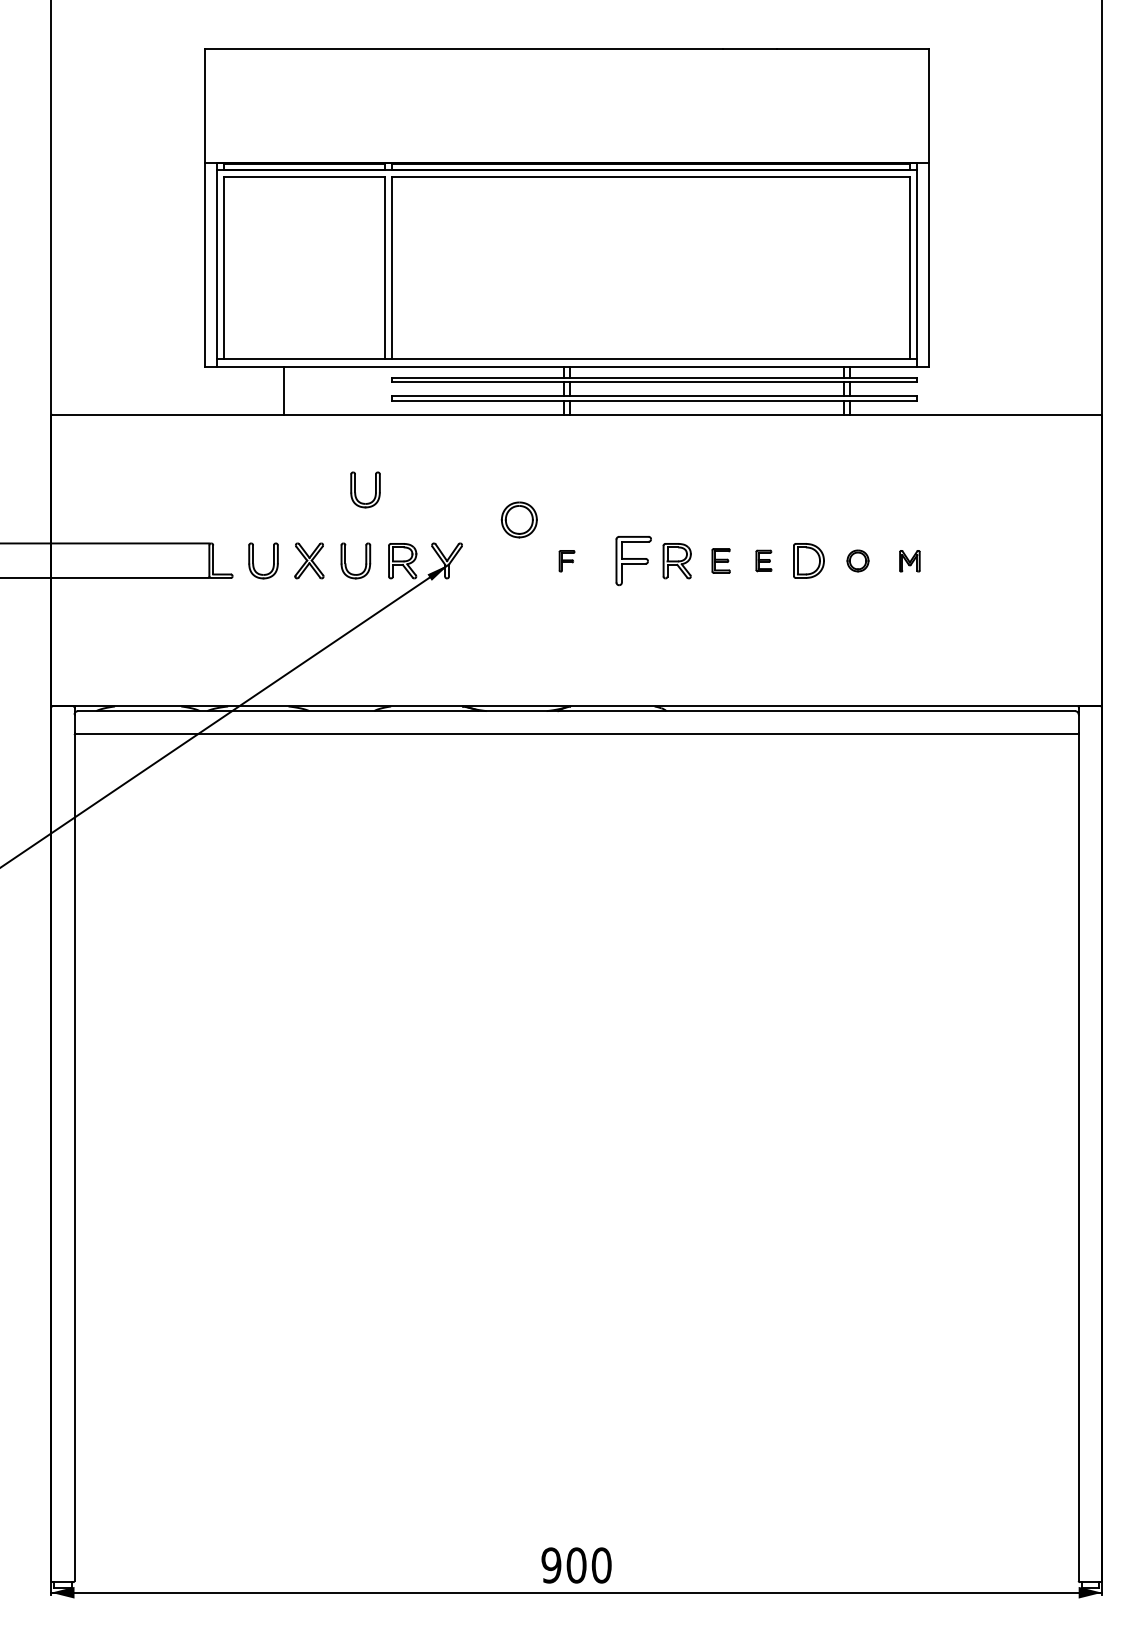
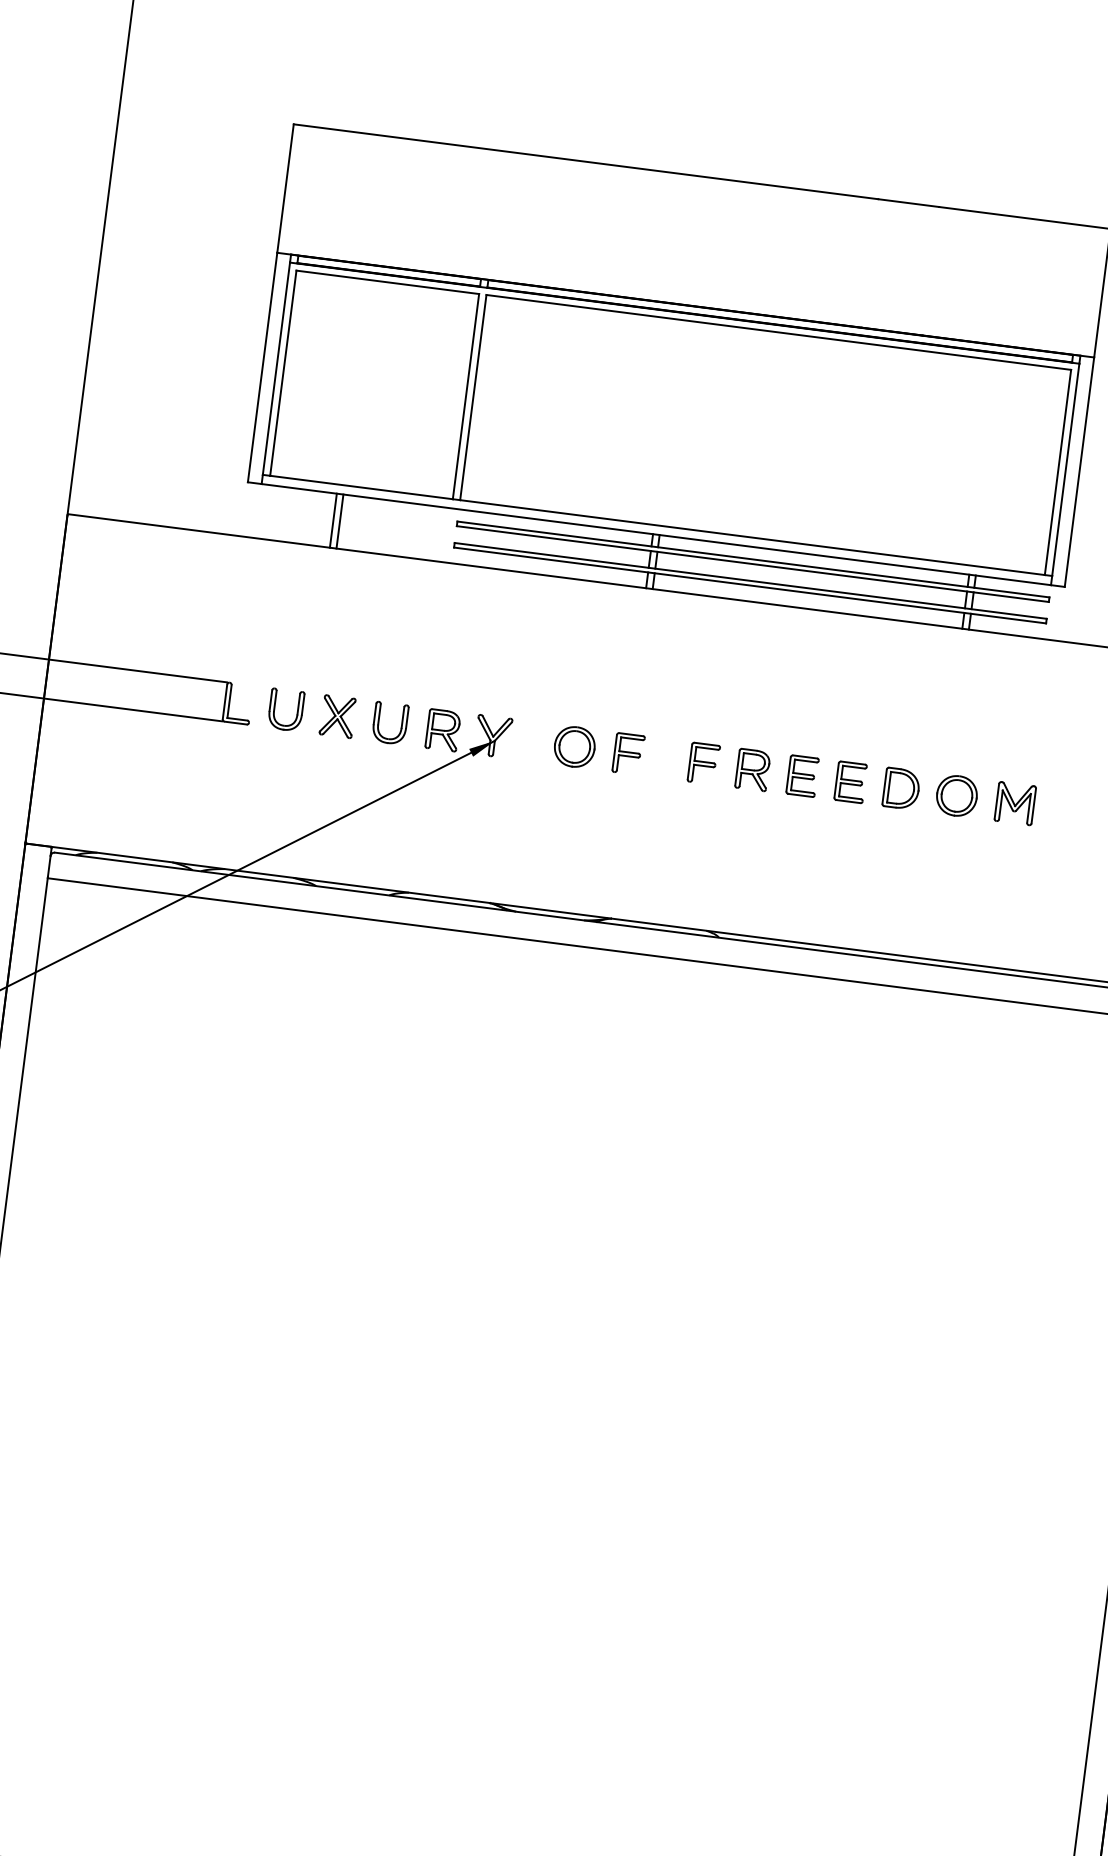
line: (289, 390) -> (340, 521), added
part: (356, 493) -> (400, 647), removed
part: (518, 519) -> (573, 746), moved
part: (720, 560) -> (801, 775), size x1.43
part: (763, 560) -> (850, 781), size x1.67
part: (857, 560) -> (956, 795), size x1.67
part: (566, 561) -> (627, 754), size x1.67
part: (633, 561) -> (703, 764), size x0.71
part: (909, 561) -> (1014, 803), size x1.67

